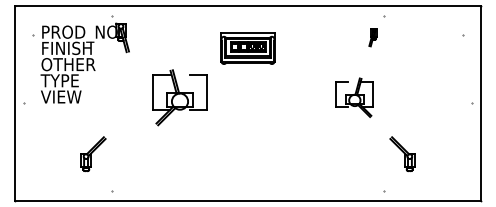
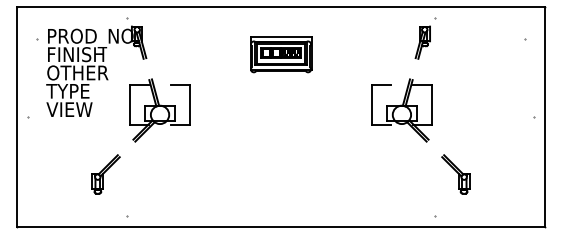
part: (372, 37) -> (422, 42), size x1.67
part: (179, 97) -> (159, 110), moved
part: (354, 97) -> (401, 110), size x1.43

